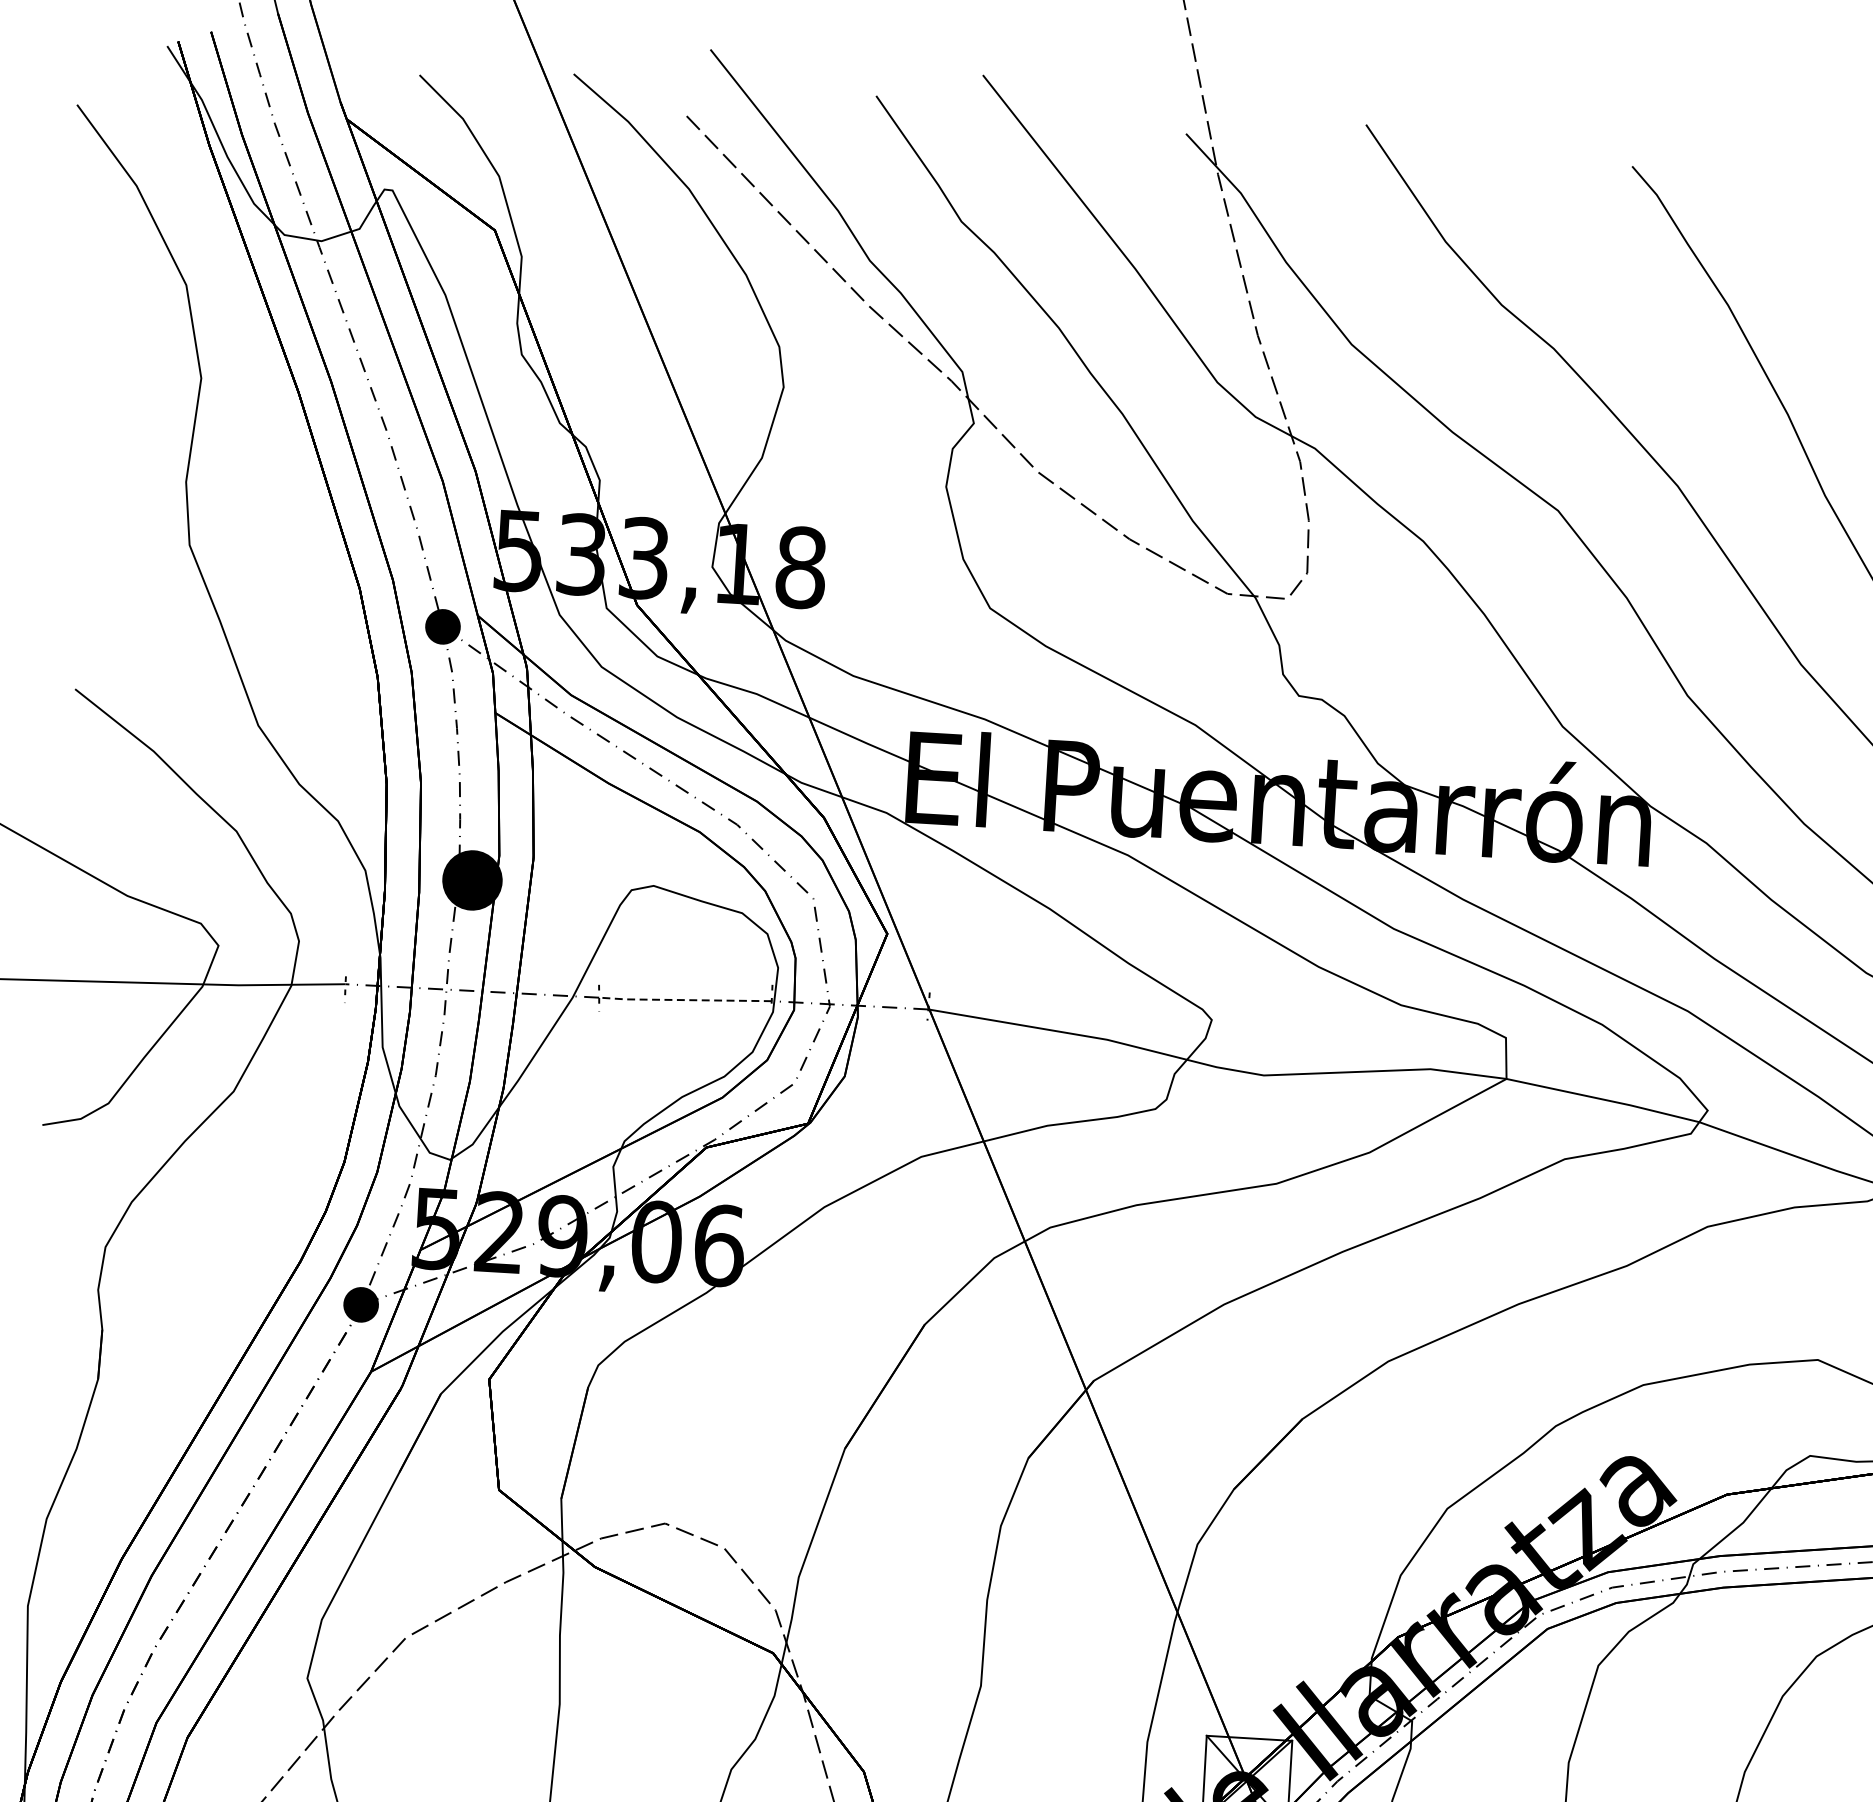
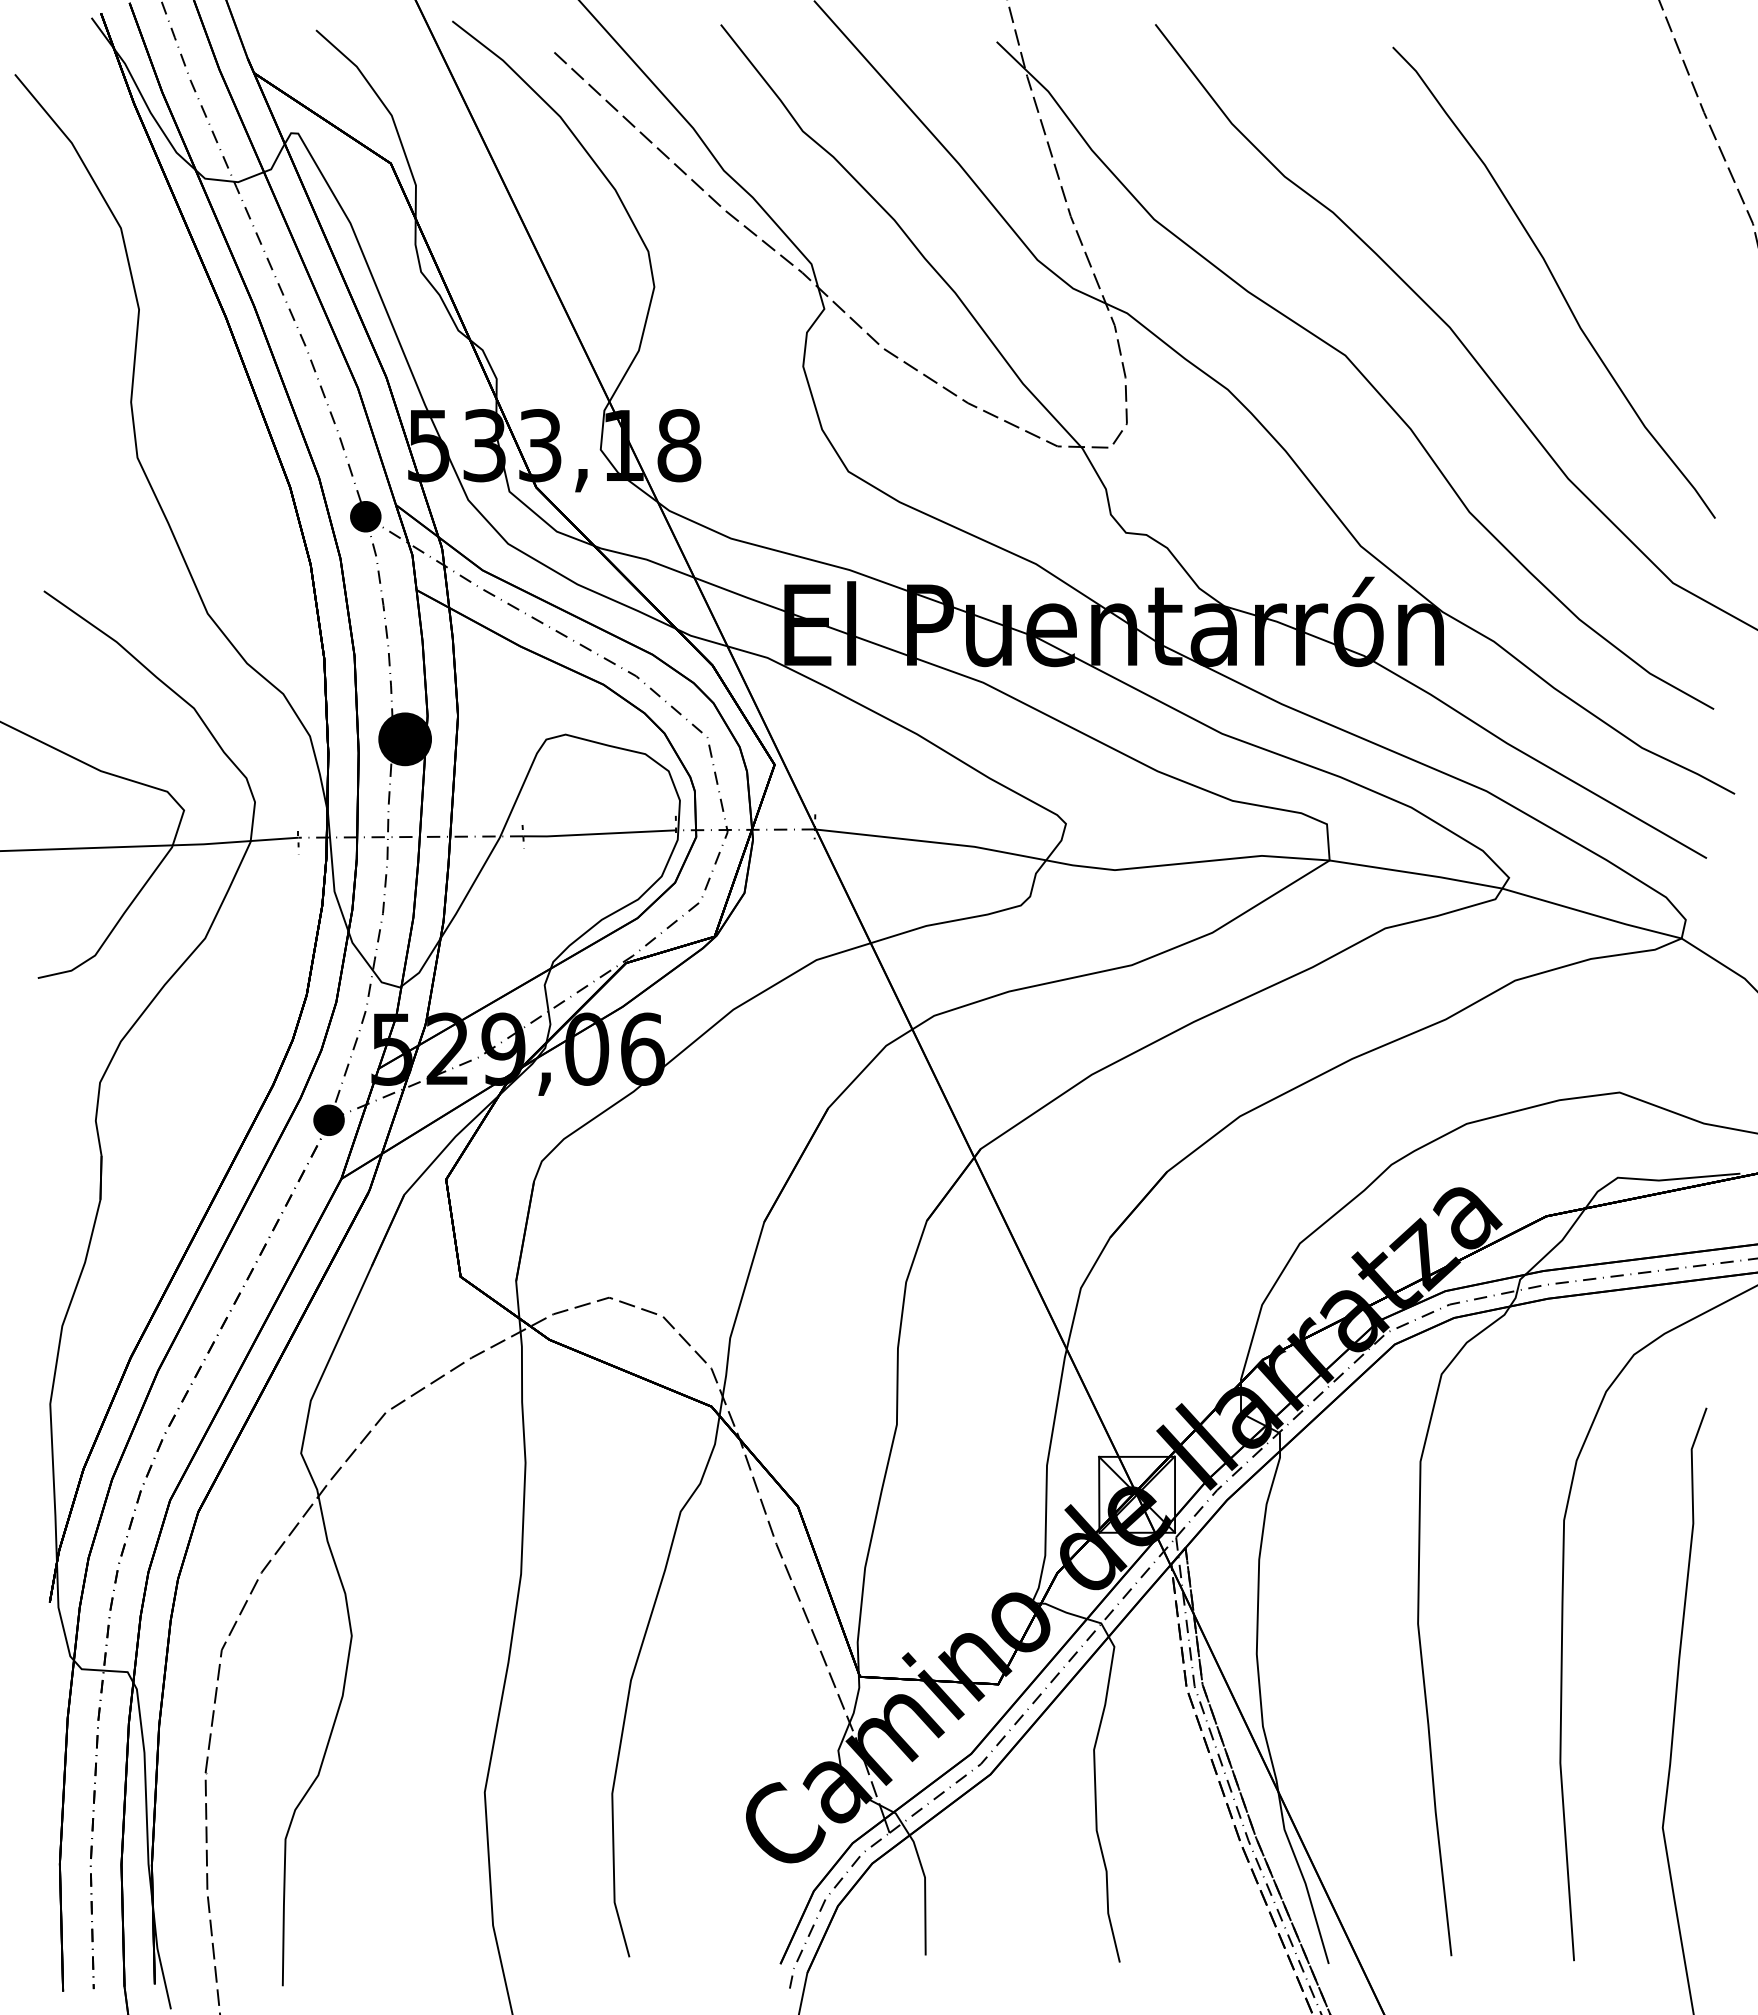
line: (684, 999) -> (598, 833), dashed -> solid

